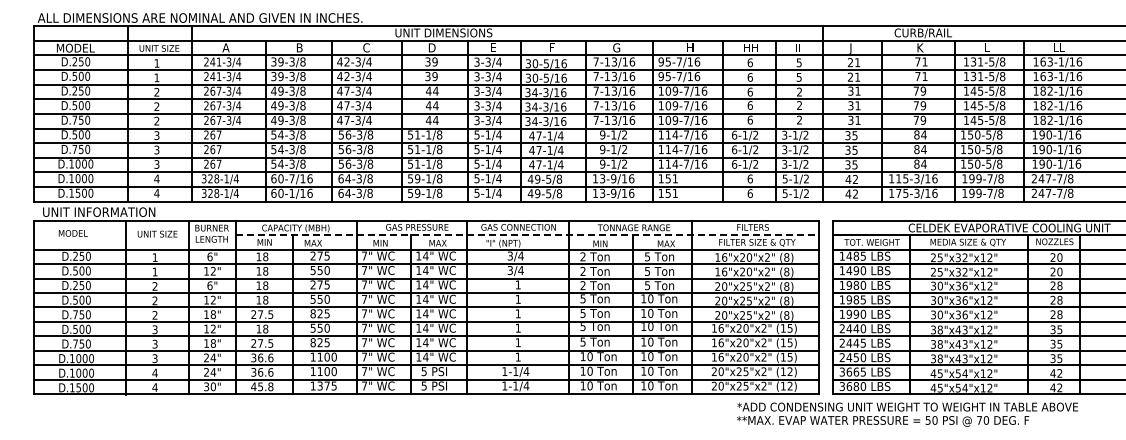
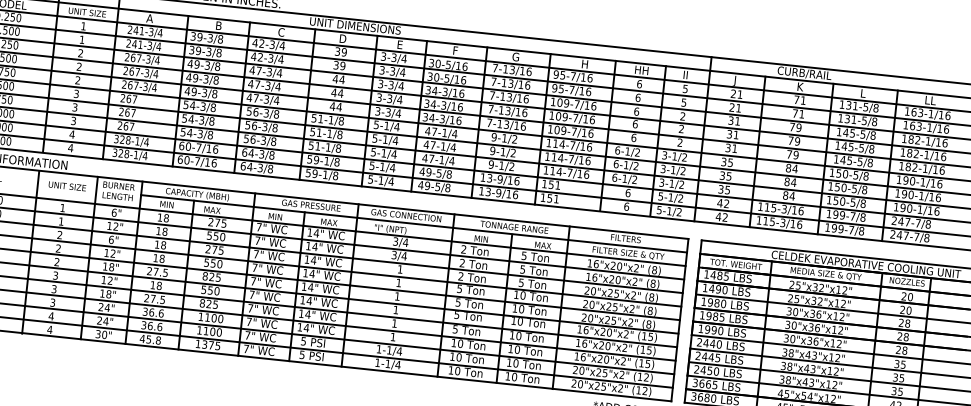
text: (291, 192) -> (196, 160), 60-1/16 -> 60-7/16
text: (898, 192) -> (765, 220), 175-3/16 -> 115-3/16
line: (528, 235) -> (414, 224), dashed -> solid

